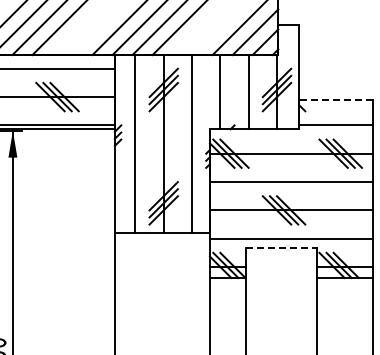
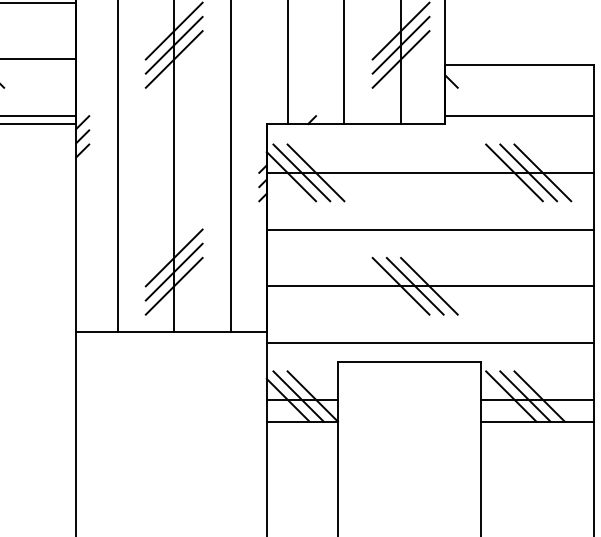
line: (335, 99) -> (518, 64), dashed -> solid
line: (281, 248) -> (410, 362), dashed -> solid

